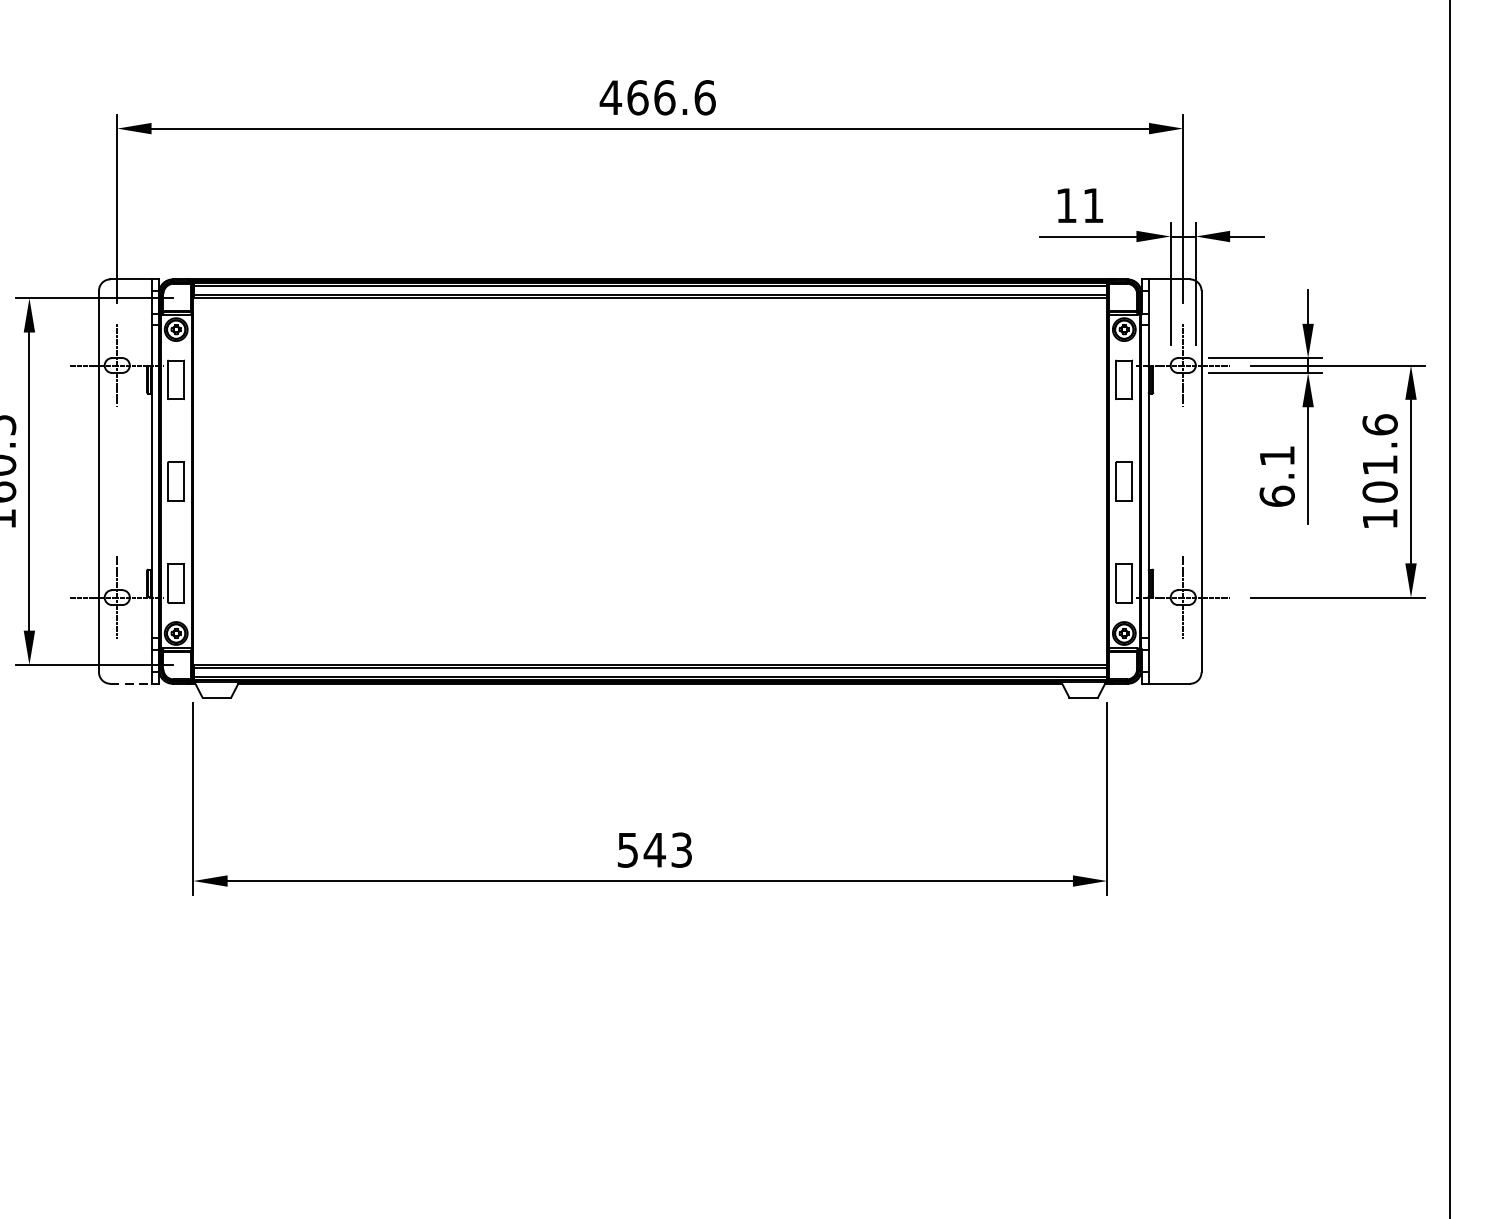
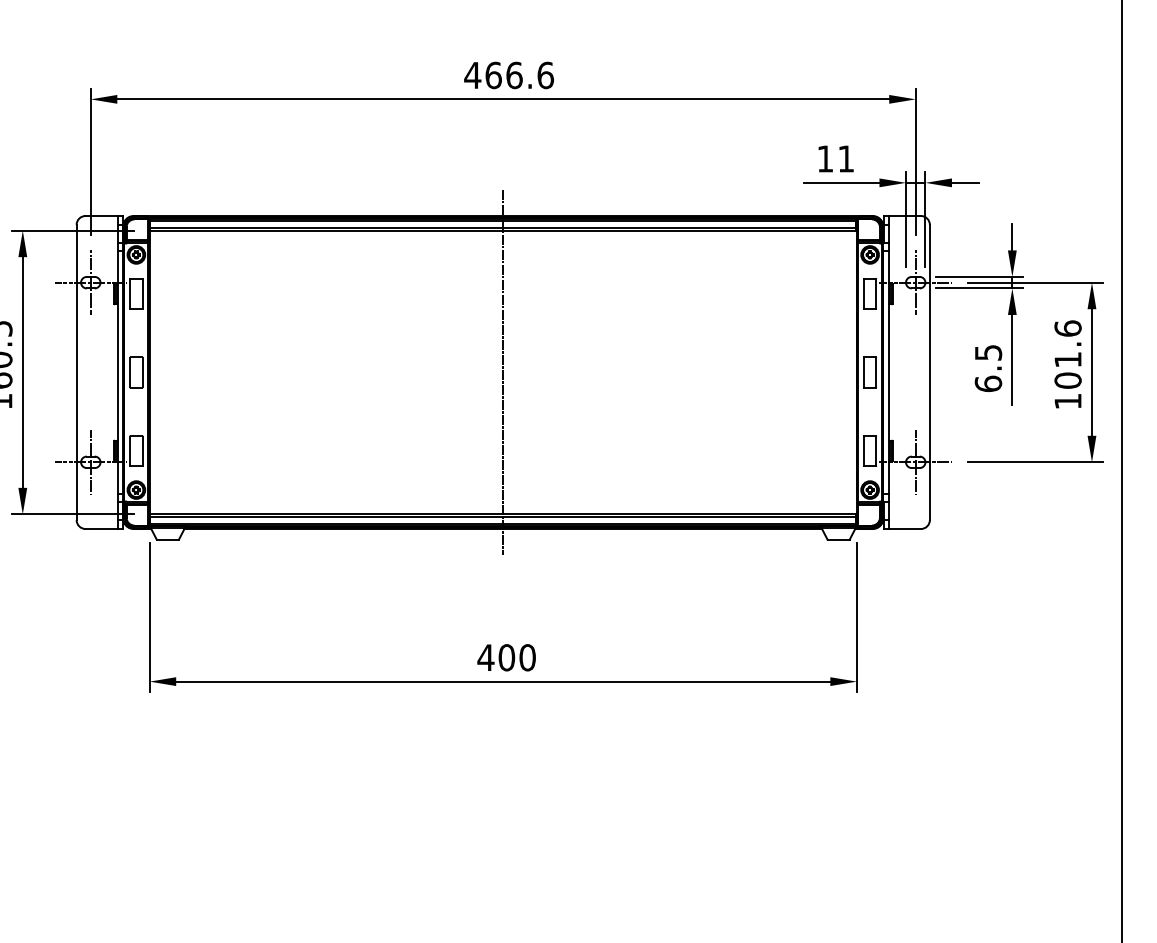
text: (1277, 455) -> (988, 352), 6.1 -> 6.5
line: (650, 481) -> (503, 372), added
line: (132, 683) -> (102, 528), dashed -> solid
text: (654, 849) -> (506, 657), 543 -> 400

